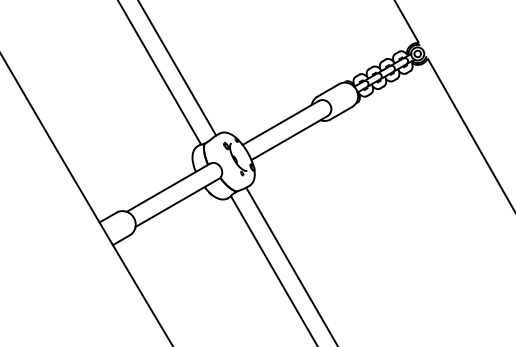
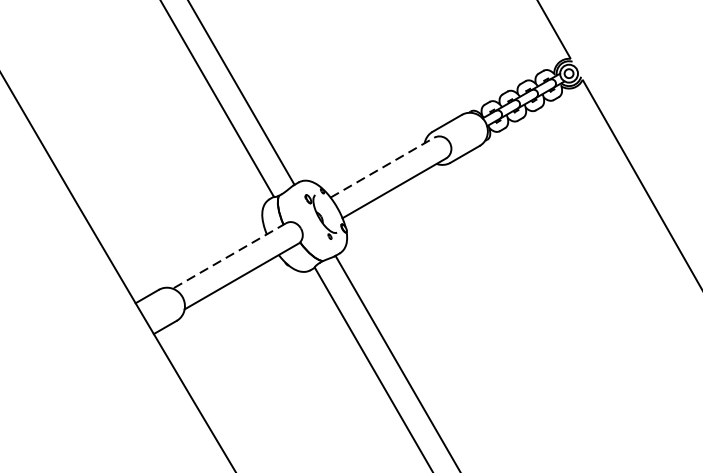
line: (280, 122) -> (382, 167), solid -> dashed
line: (168, 187) -> (229, 255), solid -> dashed

